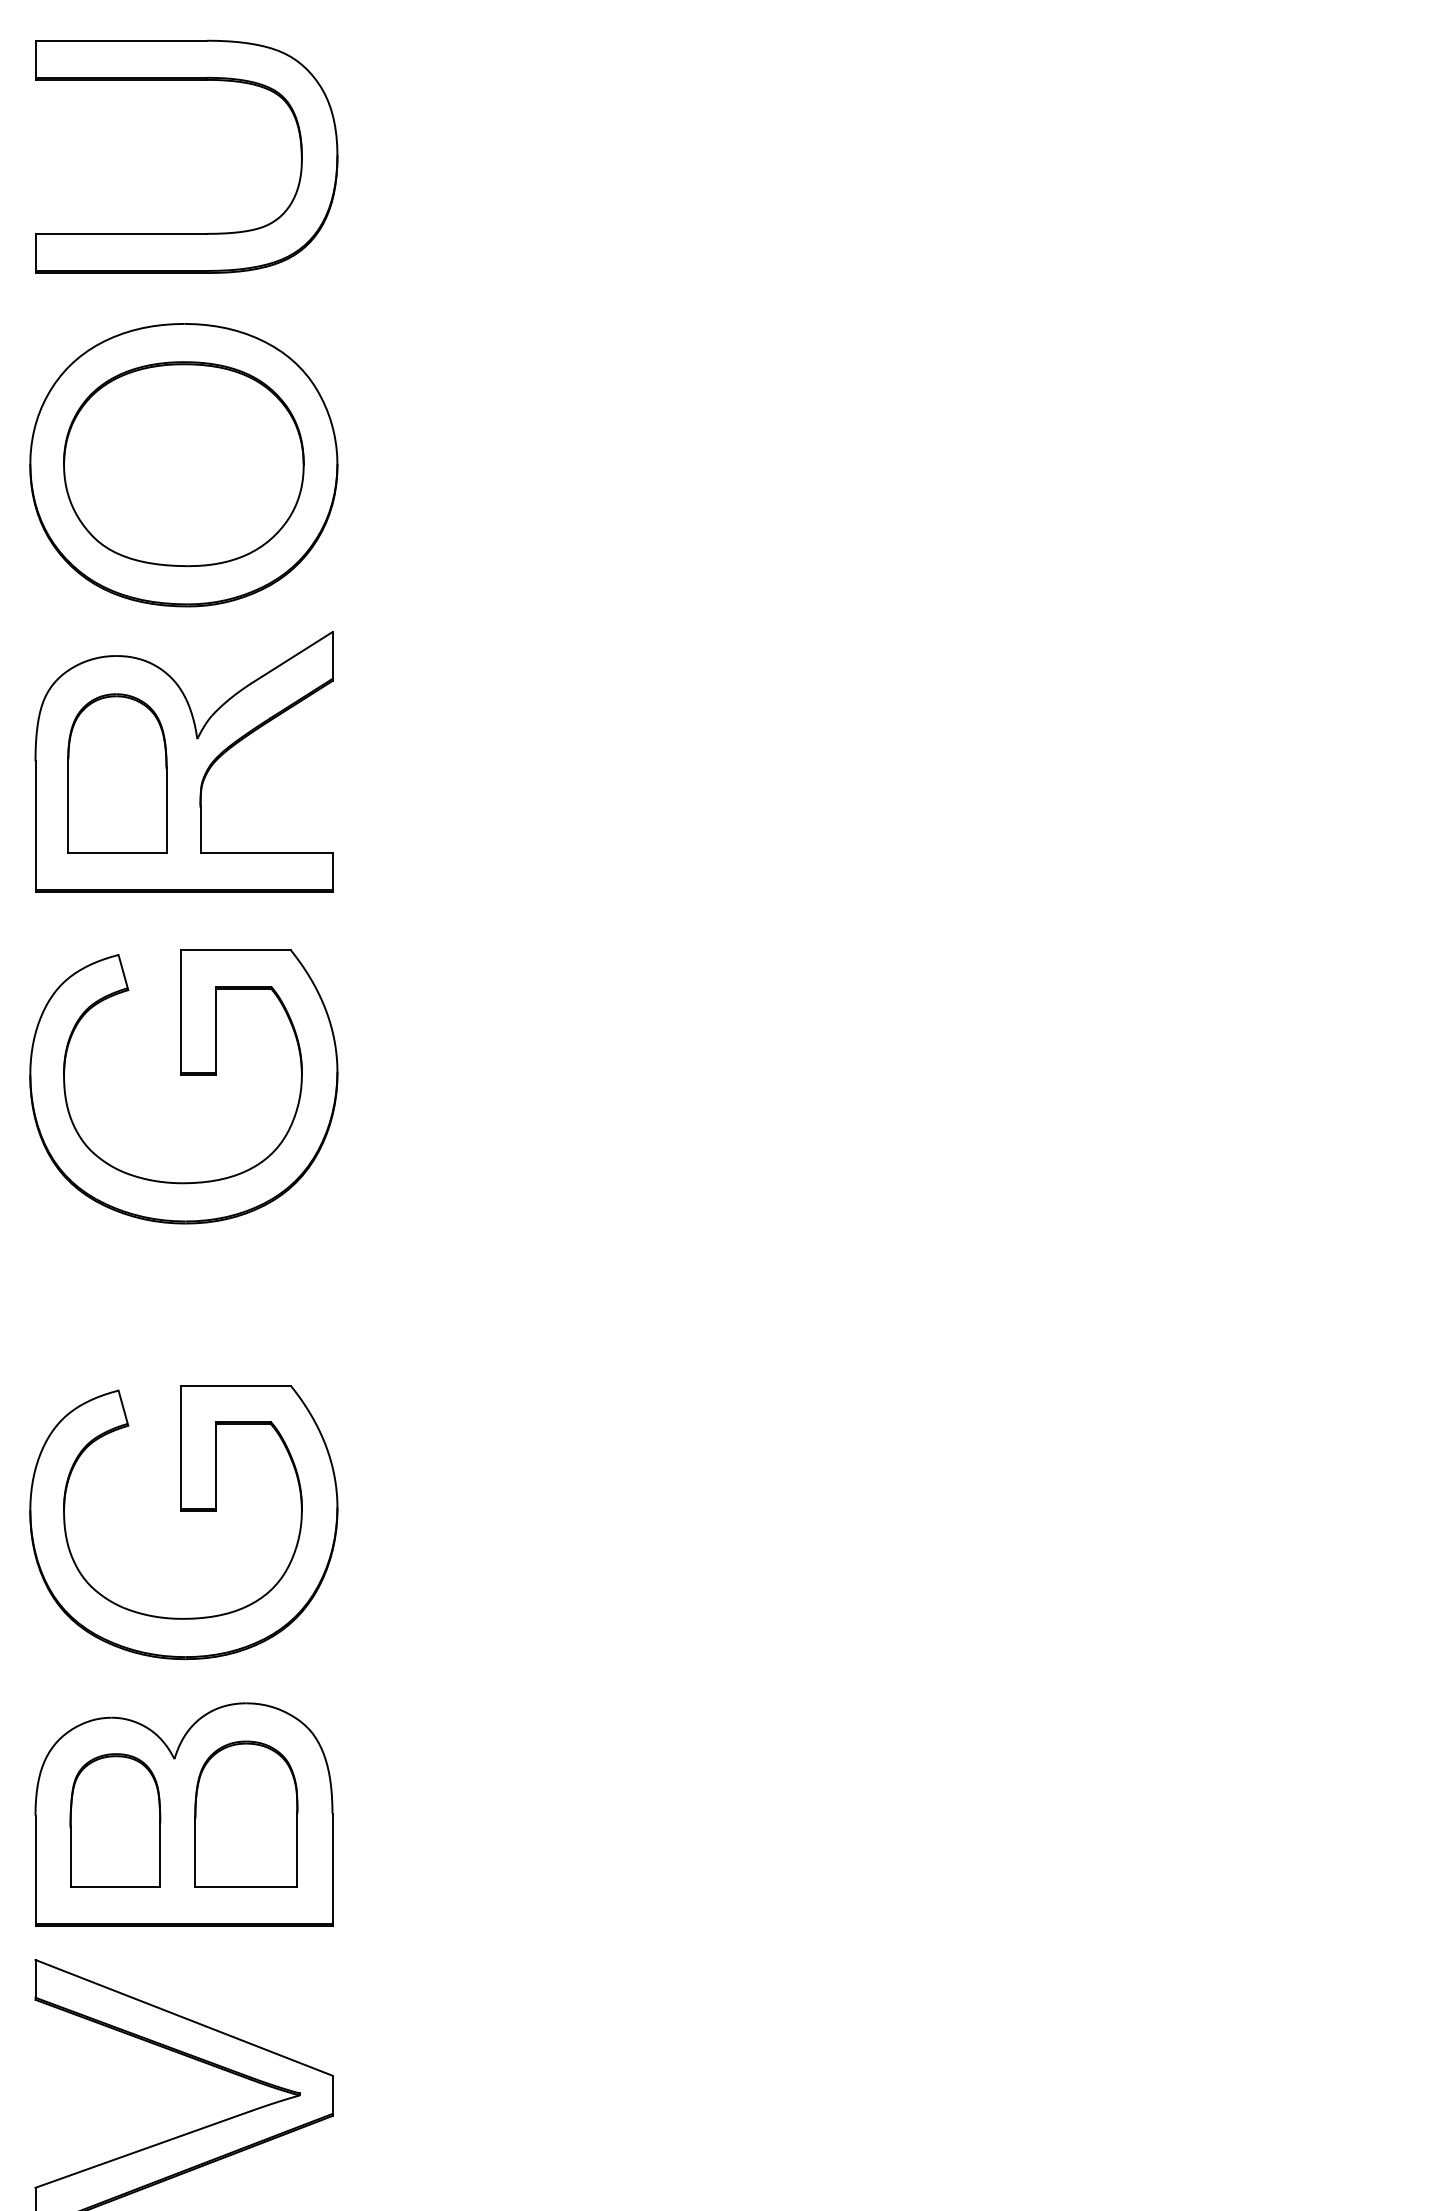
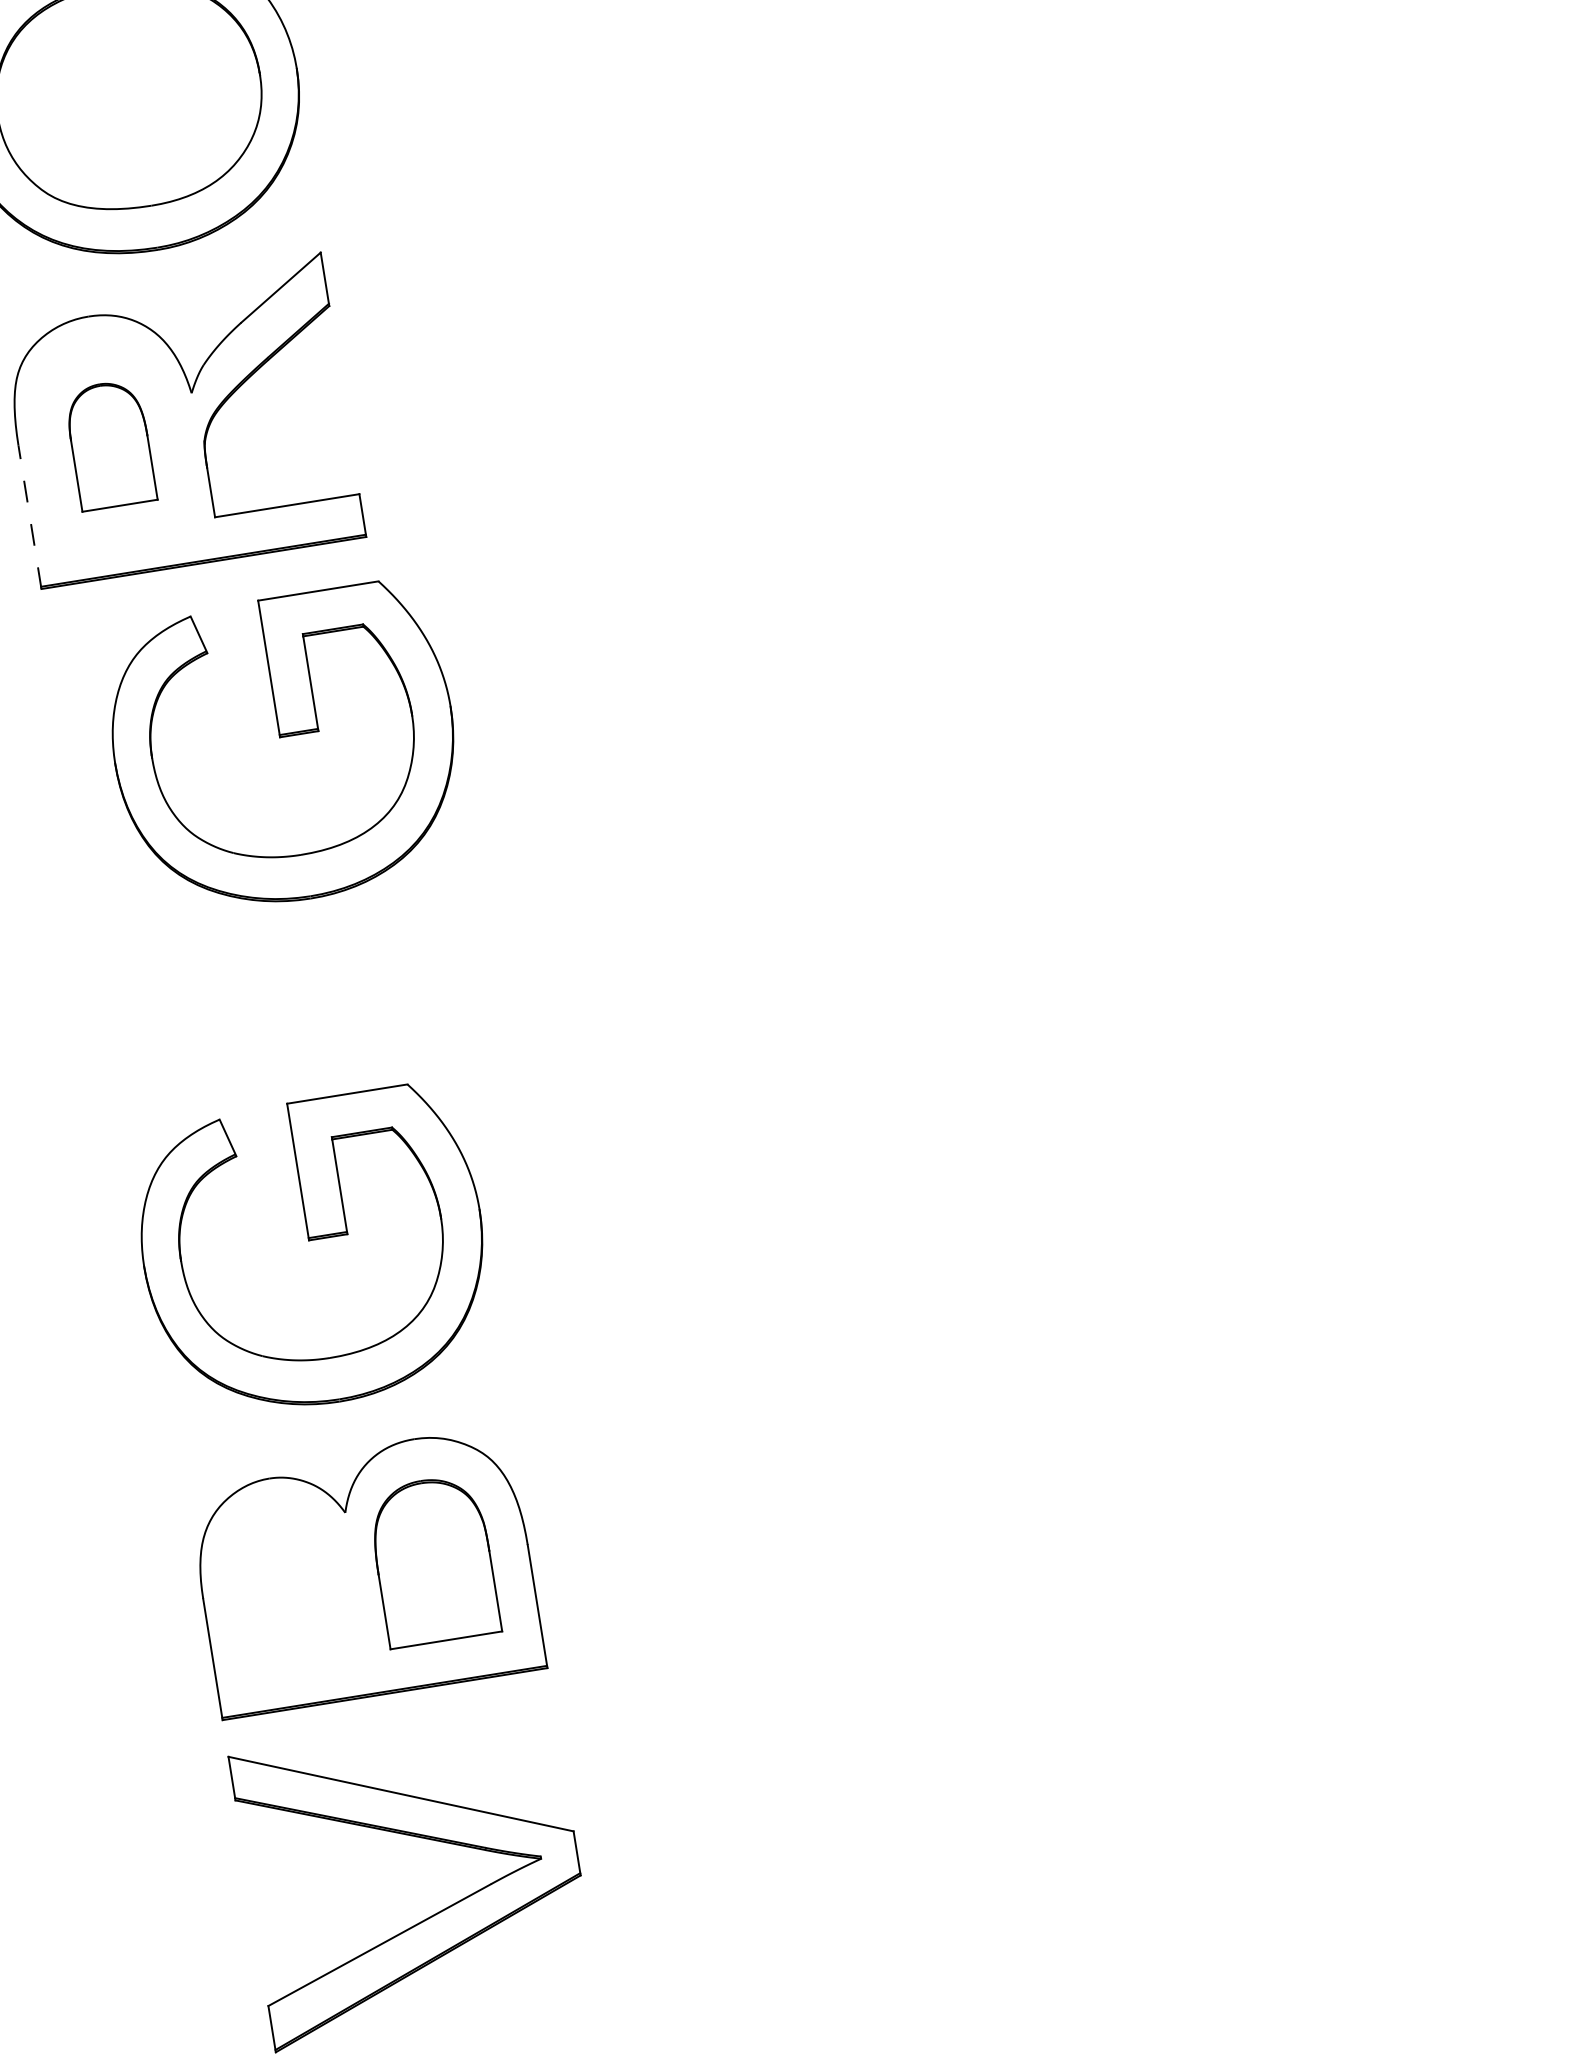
part: (117, 773) -> (110, 444), size x0.7
line: (35, 826) -> (29, 517), solid -> dashed
part: (183, 1075) -> (282, 736), moved
part: (115, 1820) -> (291, 1590), removed

